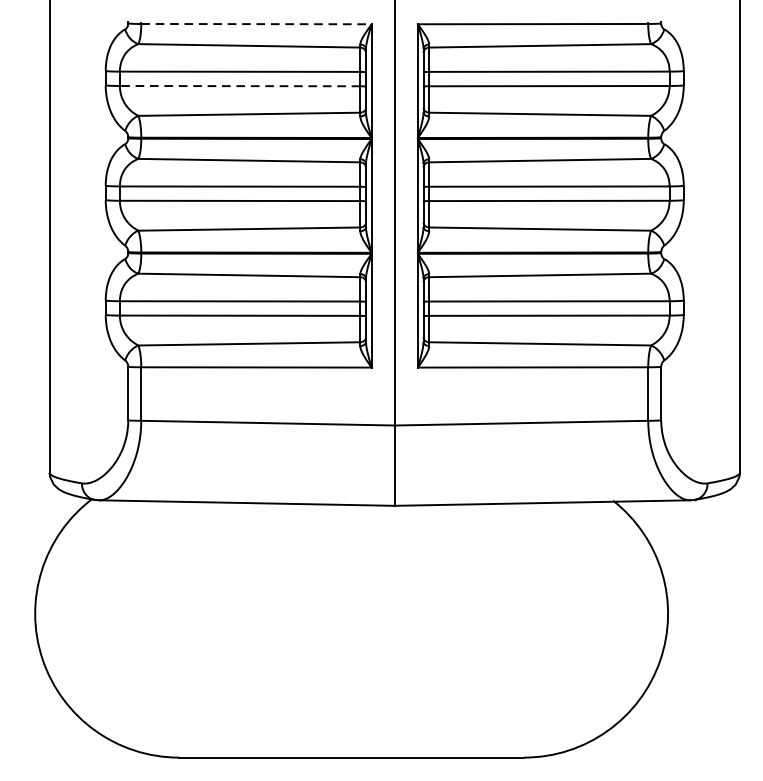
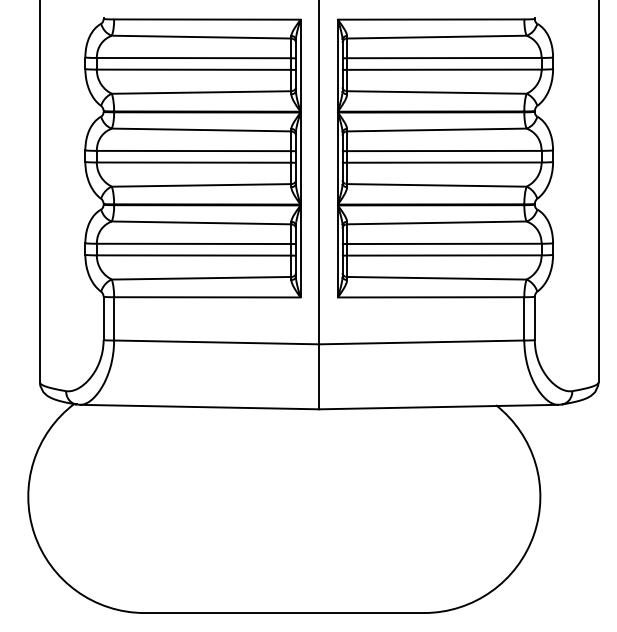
line: (256, 24) -> (207, 19), dashed -> solid
line: (239, 85) -> (193, 69), dashed -> solid

